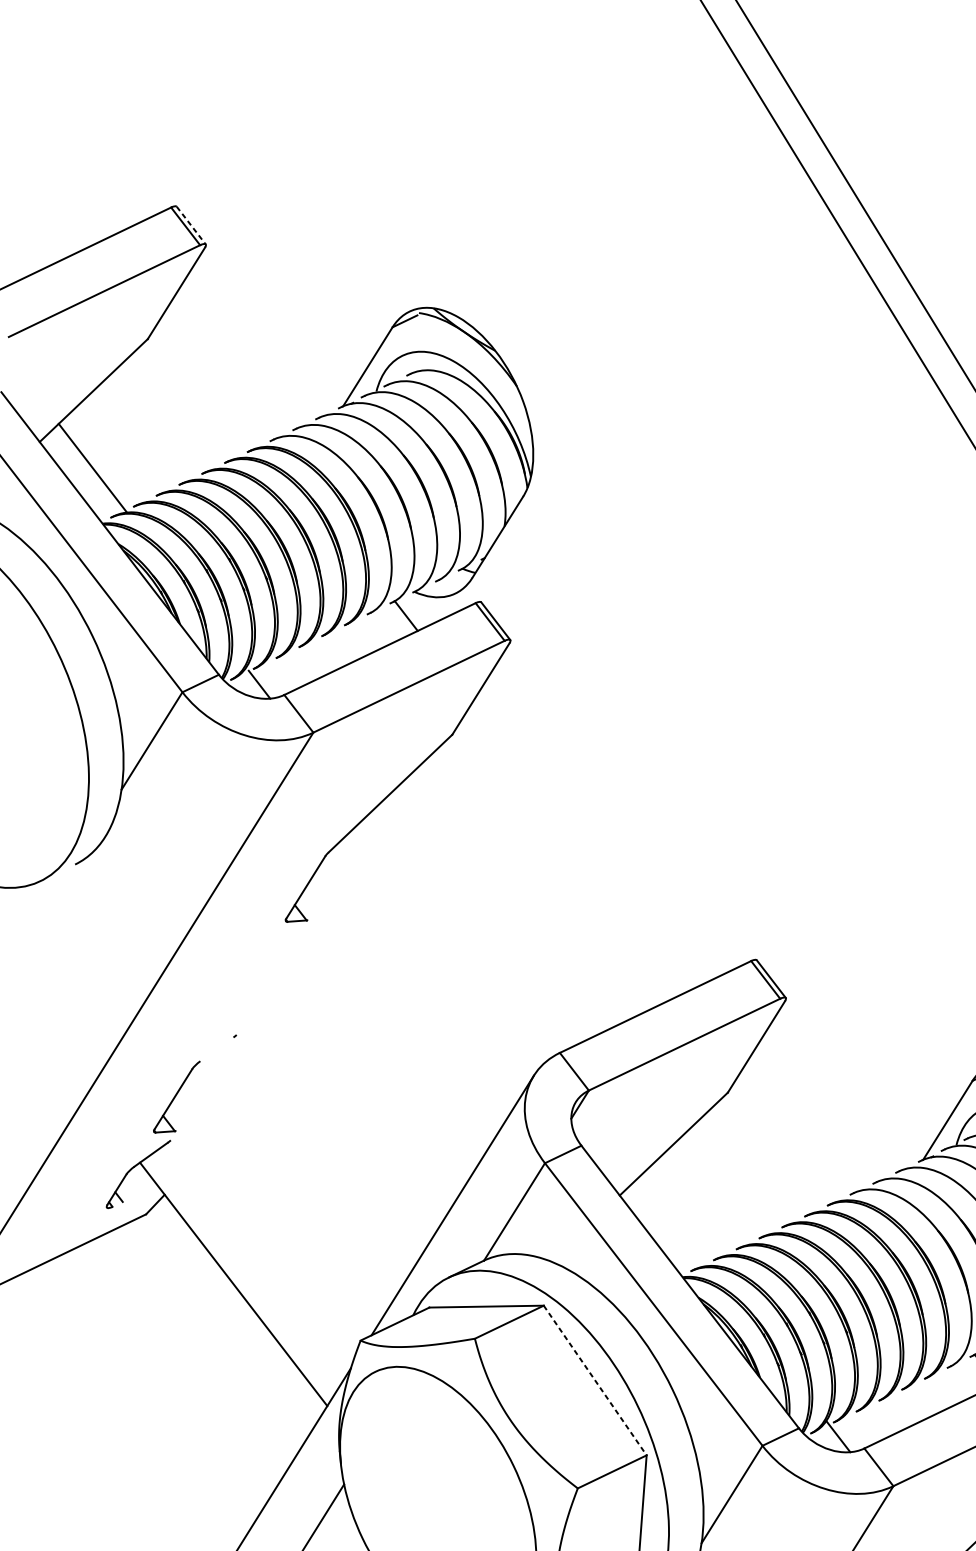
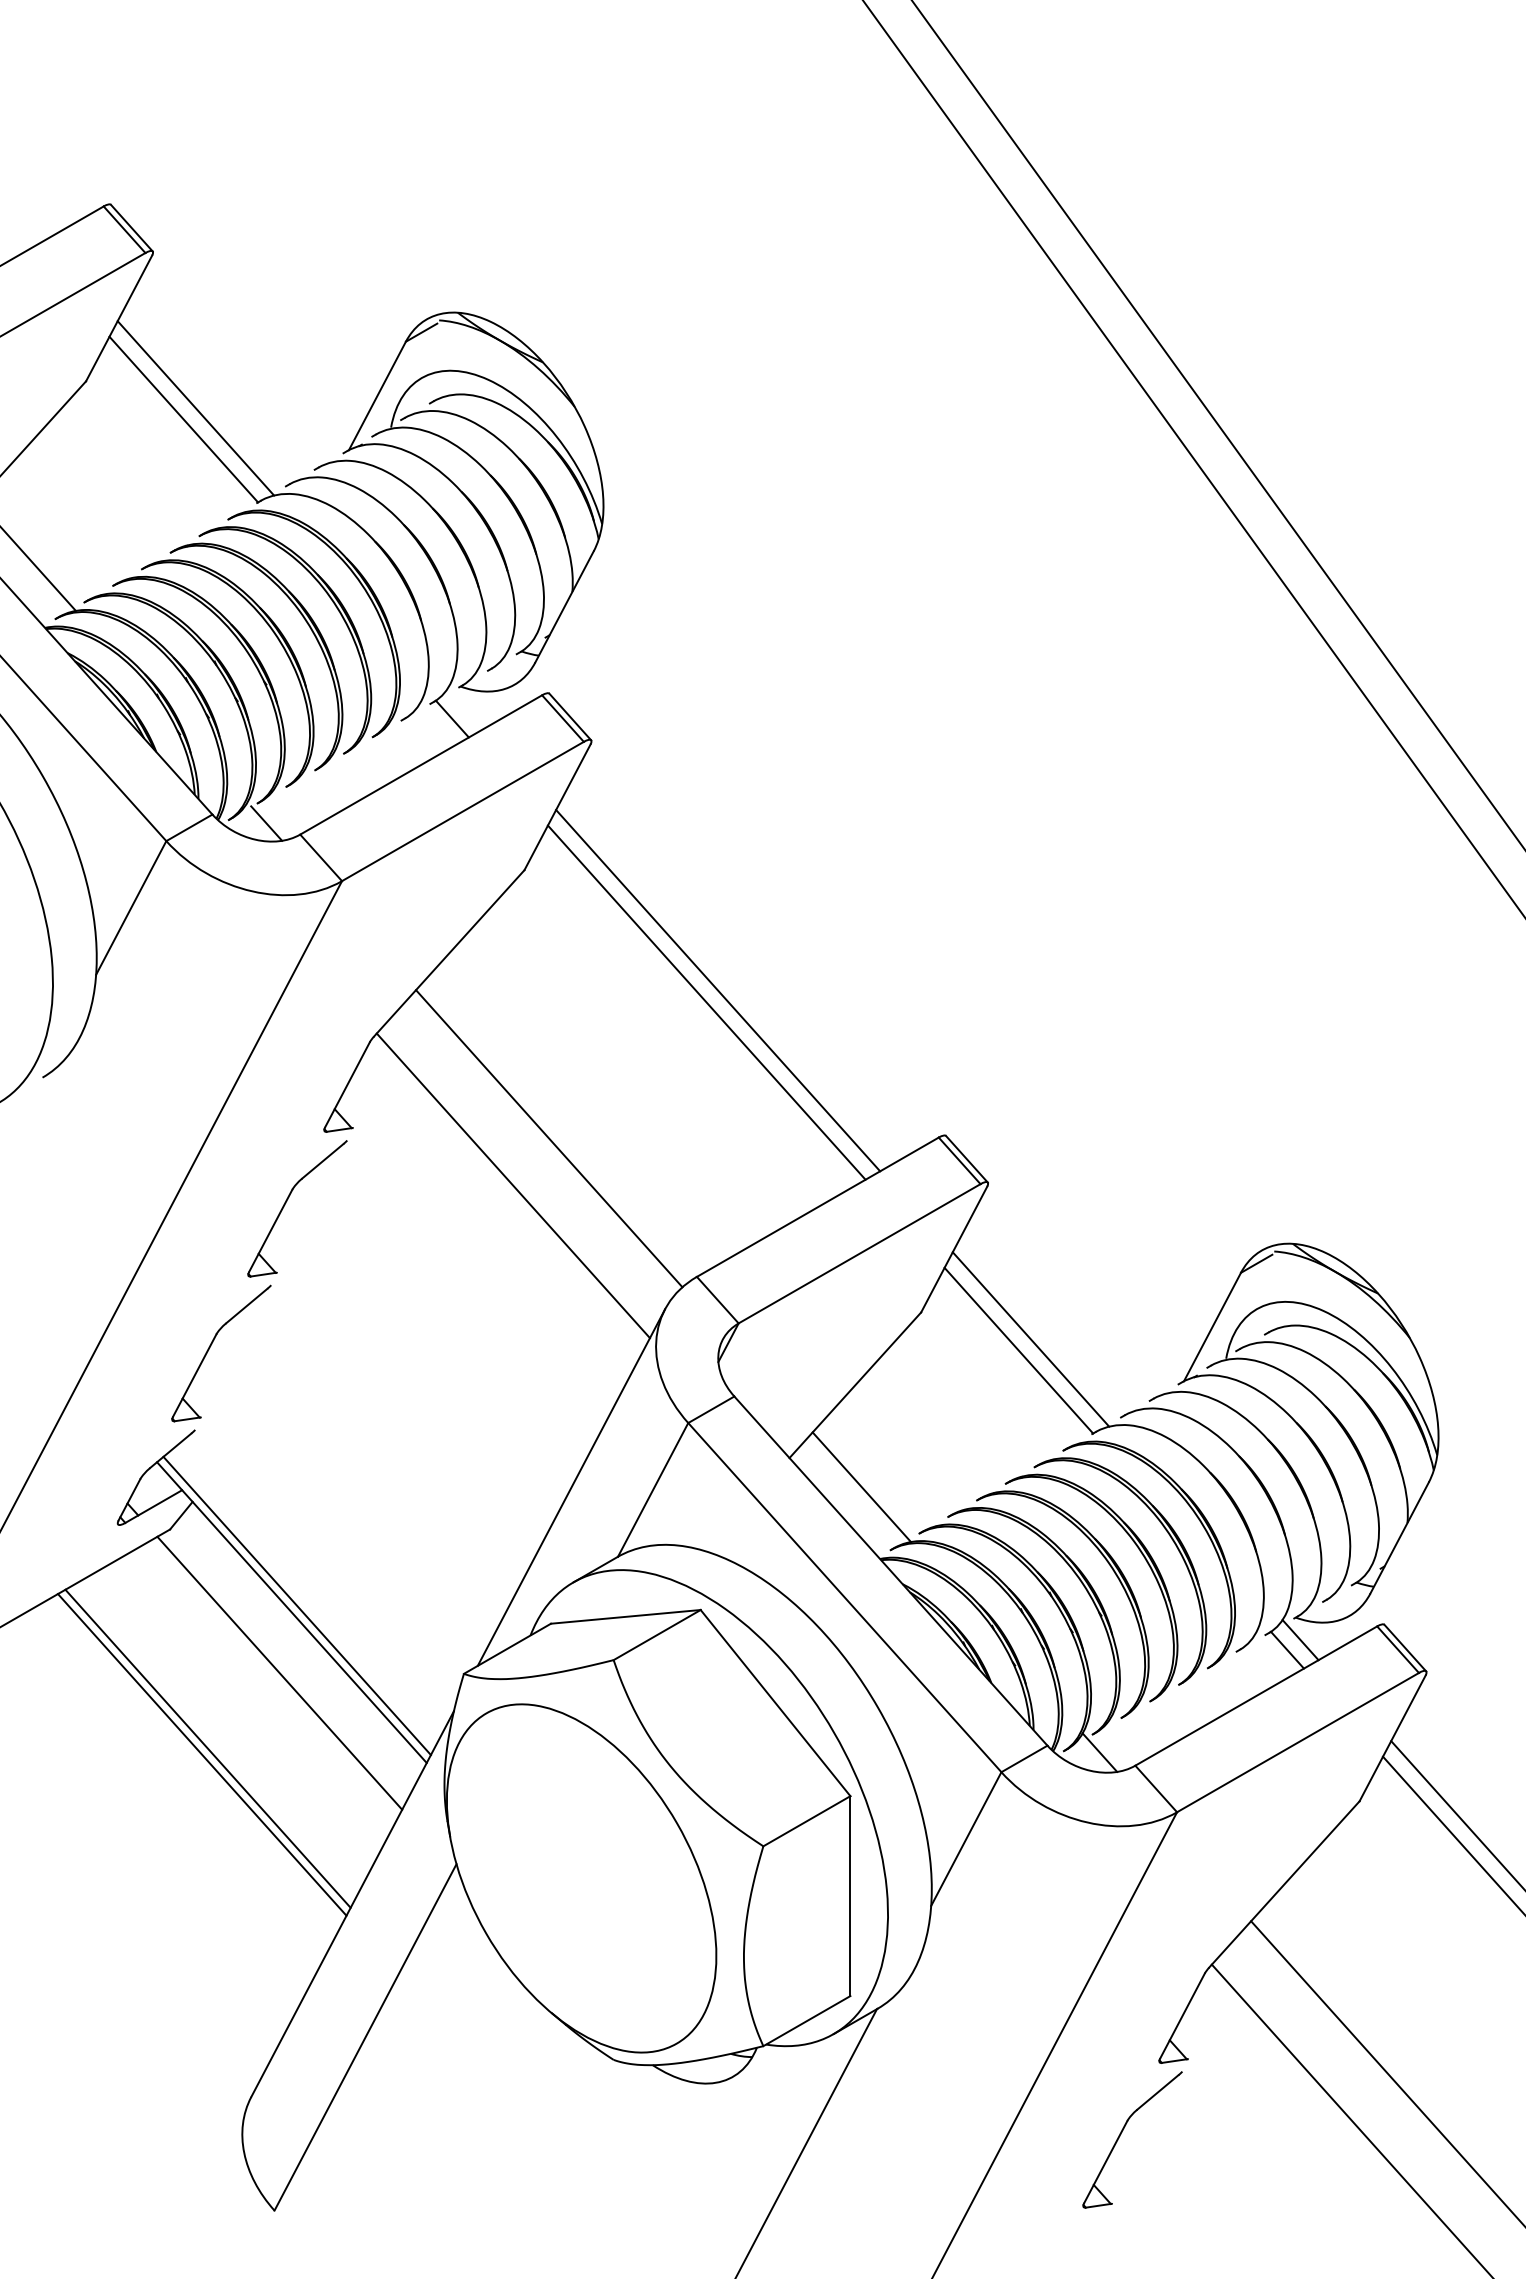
line: (191, 225) -> (132, 228), dashed -> solid
line: (229, 365) -> (195, 408), added
line: (219, 373) -> (183, 419), added
line: (592, 837) -> (718, 990), added
line: (582, 845) -> (706, 1002), added
line: (456, 939) -> (549, 1138), added
part: (252, 973) -> (286, 1203), added
line: (425, 973) -> (512, 1185), added
line: (216, 1048) -> (246, 1305), added
line: (809, 1119) -> (1030, 1339), added
line: (799, 1127) -> (1018, 1350), added
line: (134, 1196) -> (153, 1506), added
line: (672, 1221) -> (861, 1487), added
line: (237, 1279) -> (296, 1605), added
line: (220, 1329) -> (279, 1672), added
line: (595, 1380) -> (775, 1703), dashed -> solid
line: (161, 1382) -> (207, 1748), added
line: (157, 1386) -> (201, 1754), added

